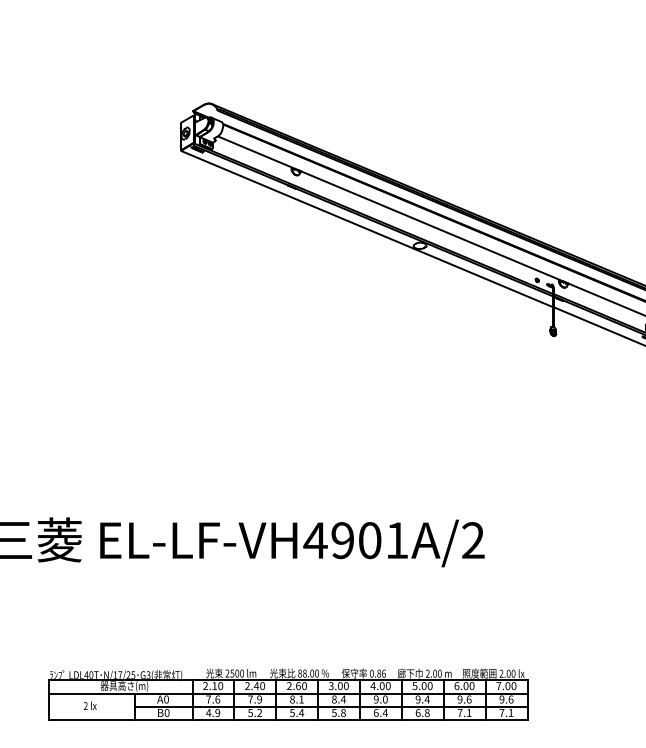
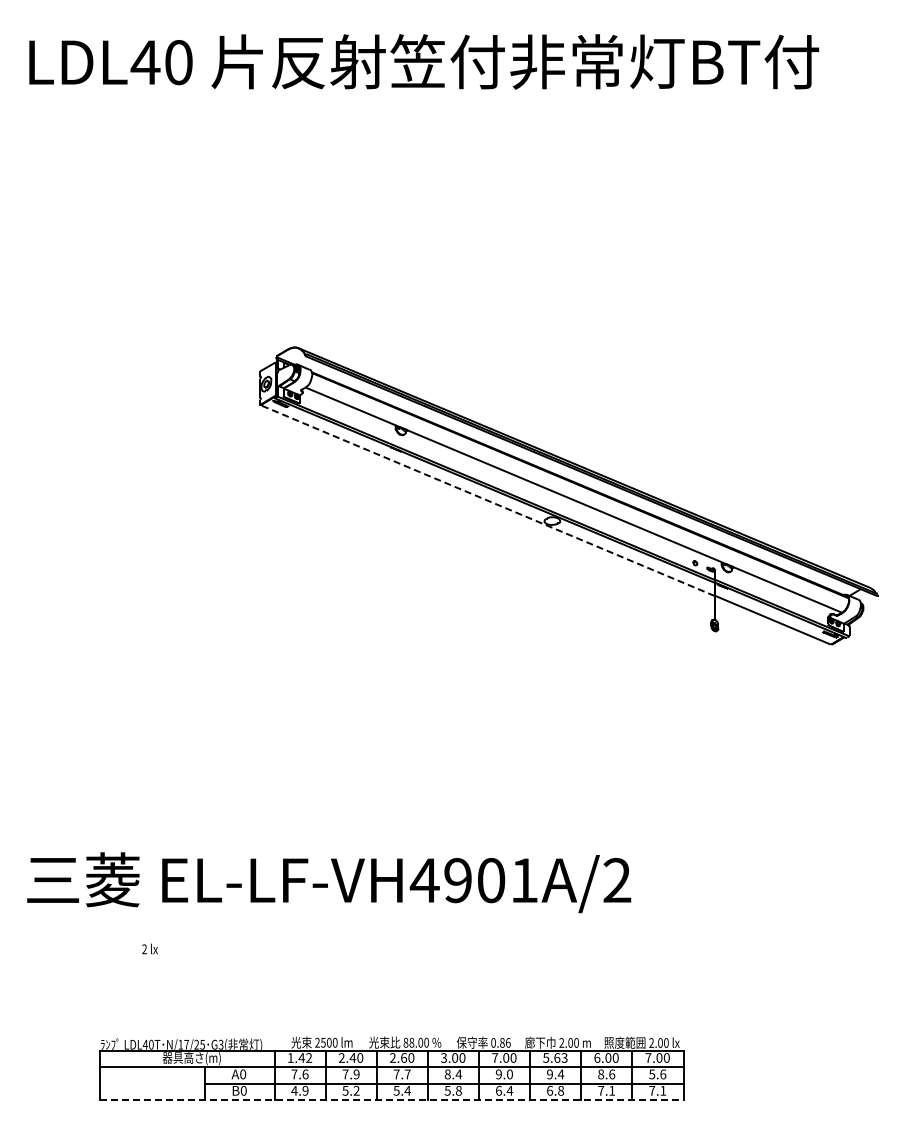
line: (366, 228) -> (487, 500), solid -> dashed
text: (212, 685) -> (299, 1057), 2.10 -> 1.42
text: (372, 685) -> (494, 1057), 4.00 -> 7.00
text: (426, 685) -> (560, 1057), 5.00 -> 5.63
text: (296, 699) -> (401, 1074), 8.1 -> 7.7
text: (460, 699) -> (601, 1074), 9.6 -> 8.6
text: (502, 699) -> (652, 1074), 9.6 -> 5.6
text: (89, 705) -> (149, 948), moved
line: (288, 720) -> (391, 1099), solid -> dashed

